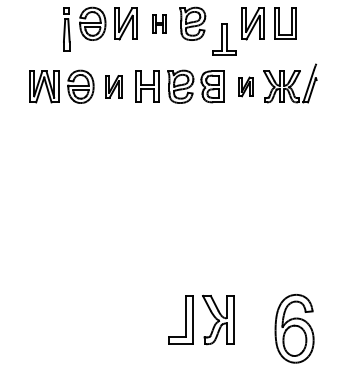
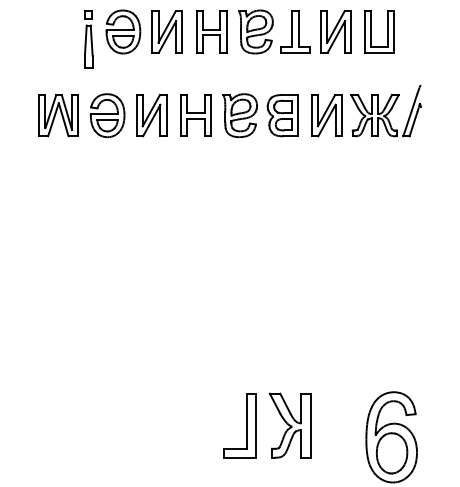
part: (159, 23) -> (211, 31), size x1.67
part: (224, 39) -> (295, 31), moved
part: (113, 86) -> (151, 115), size x1.43
part: (245, 86) -> (326, 115), size x1.67

